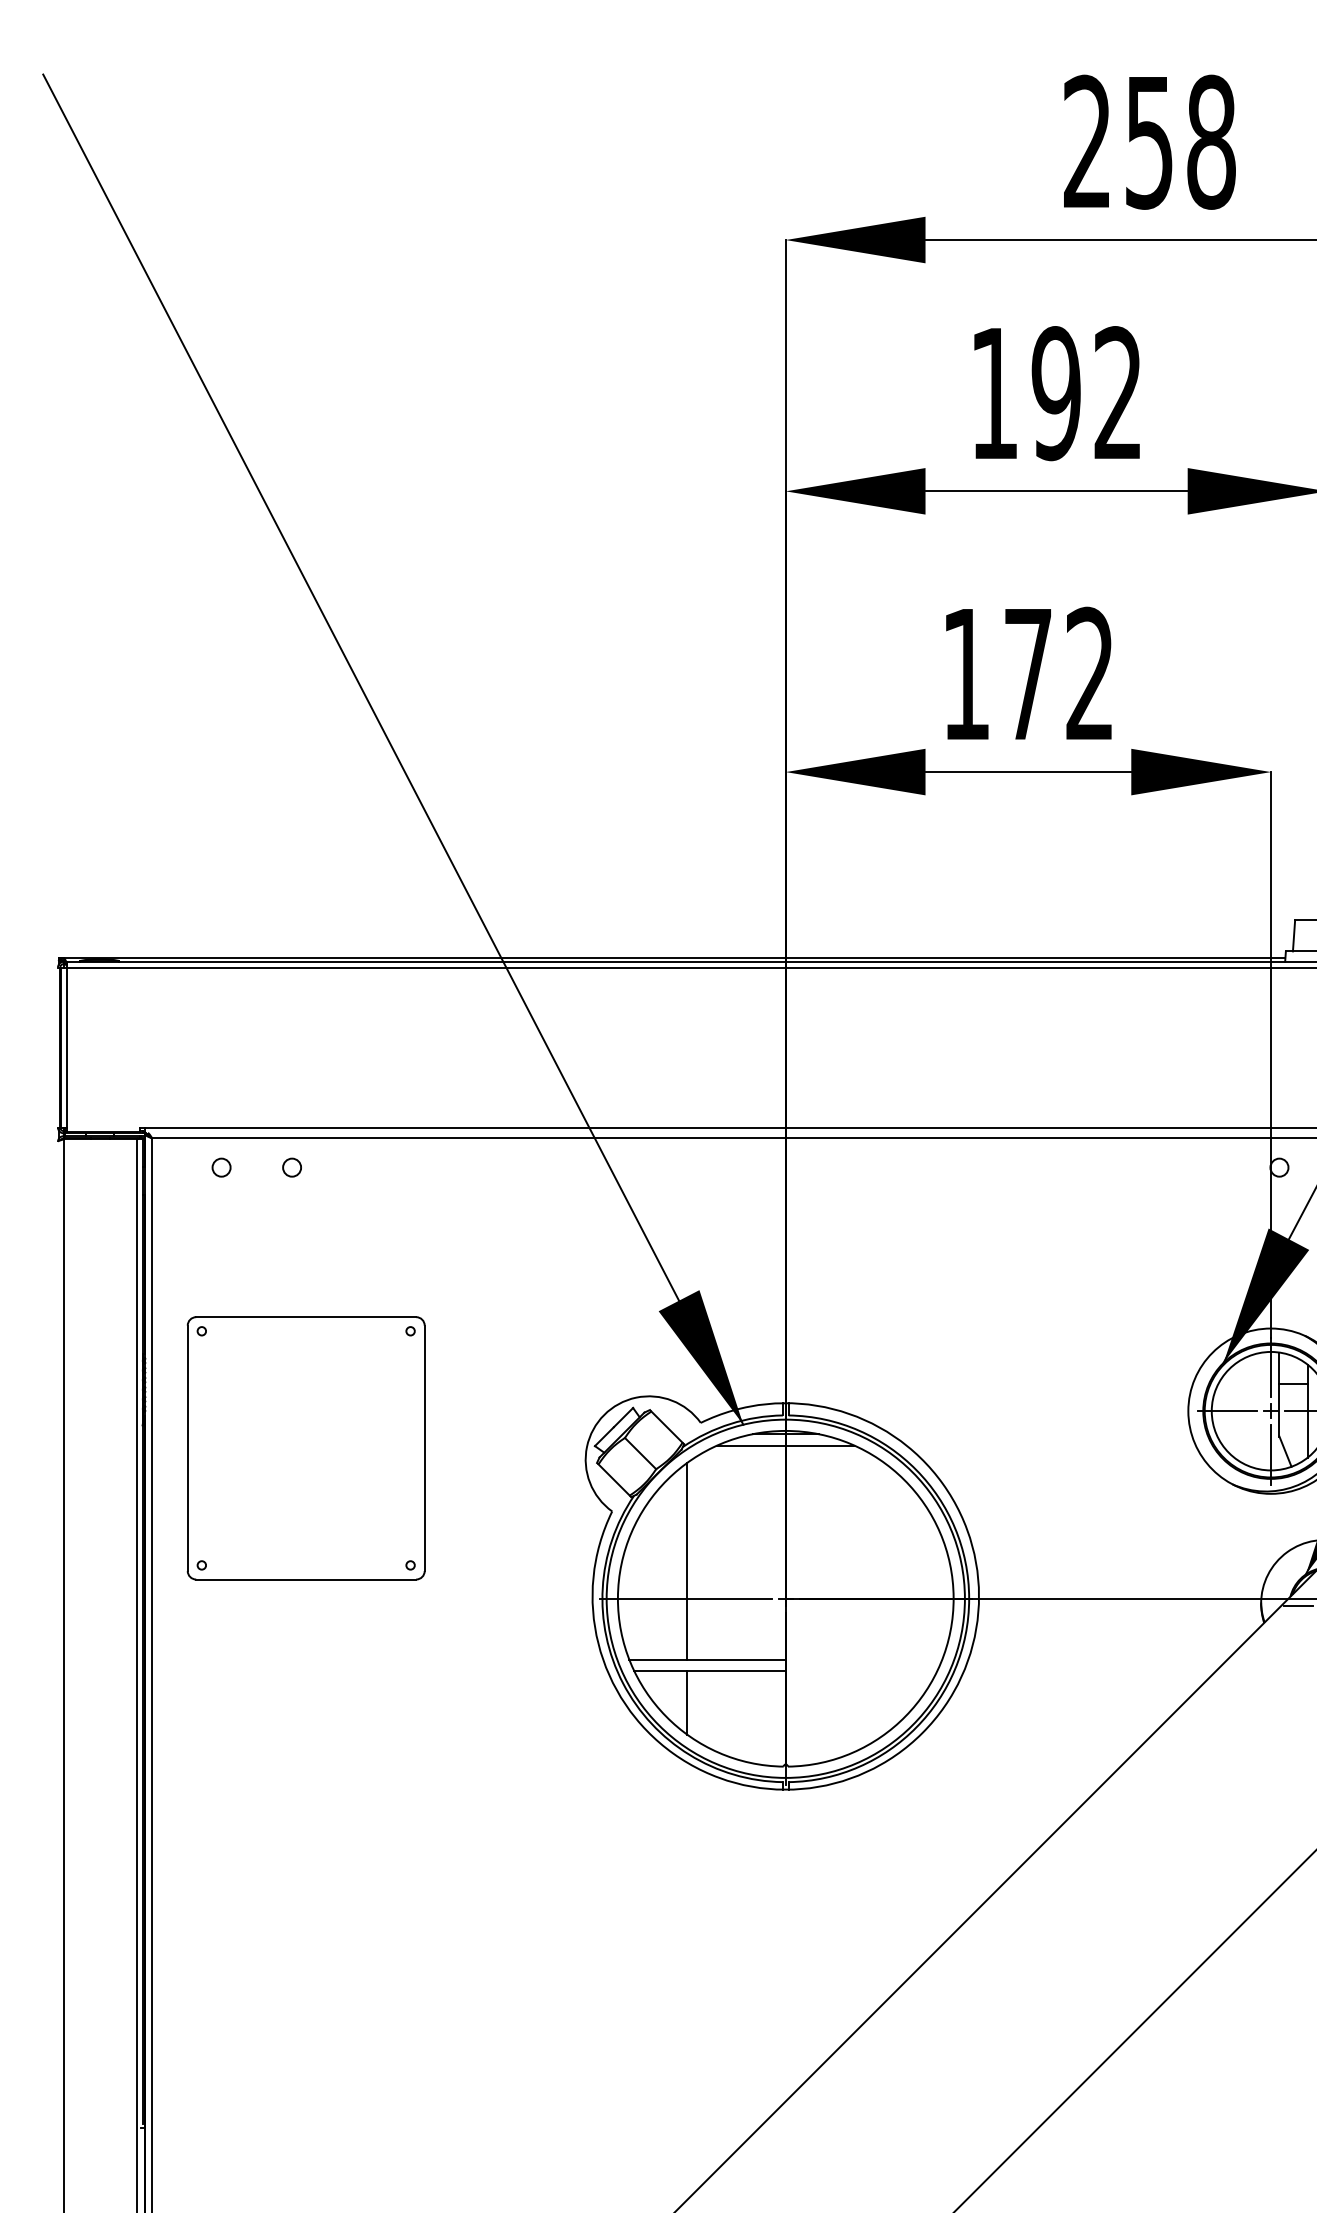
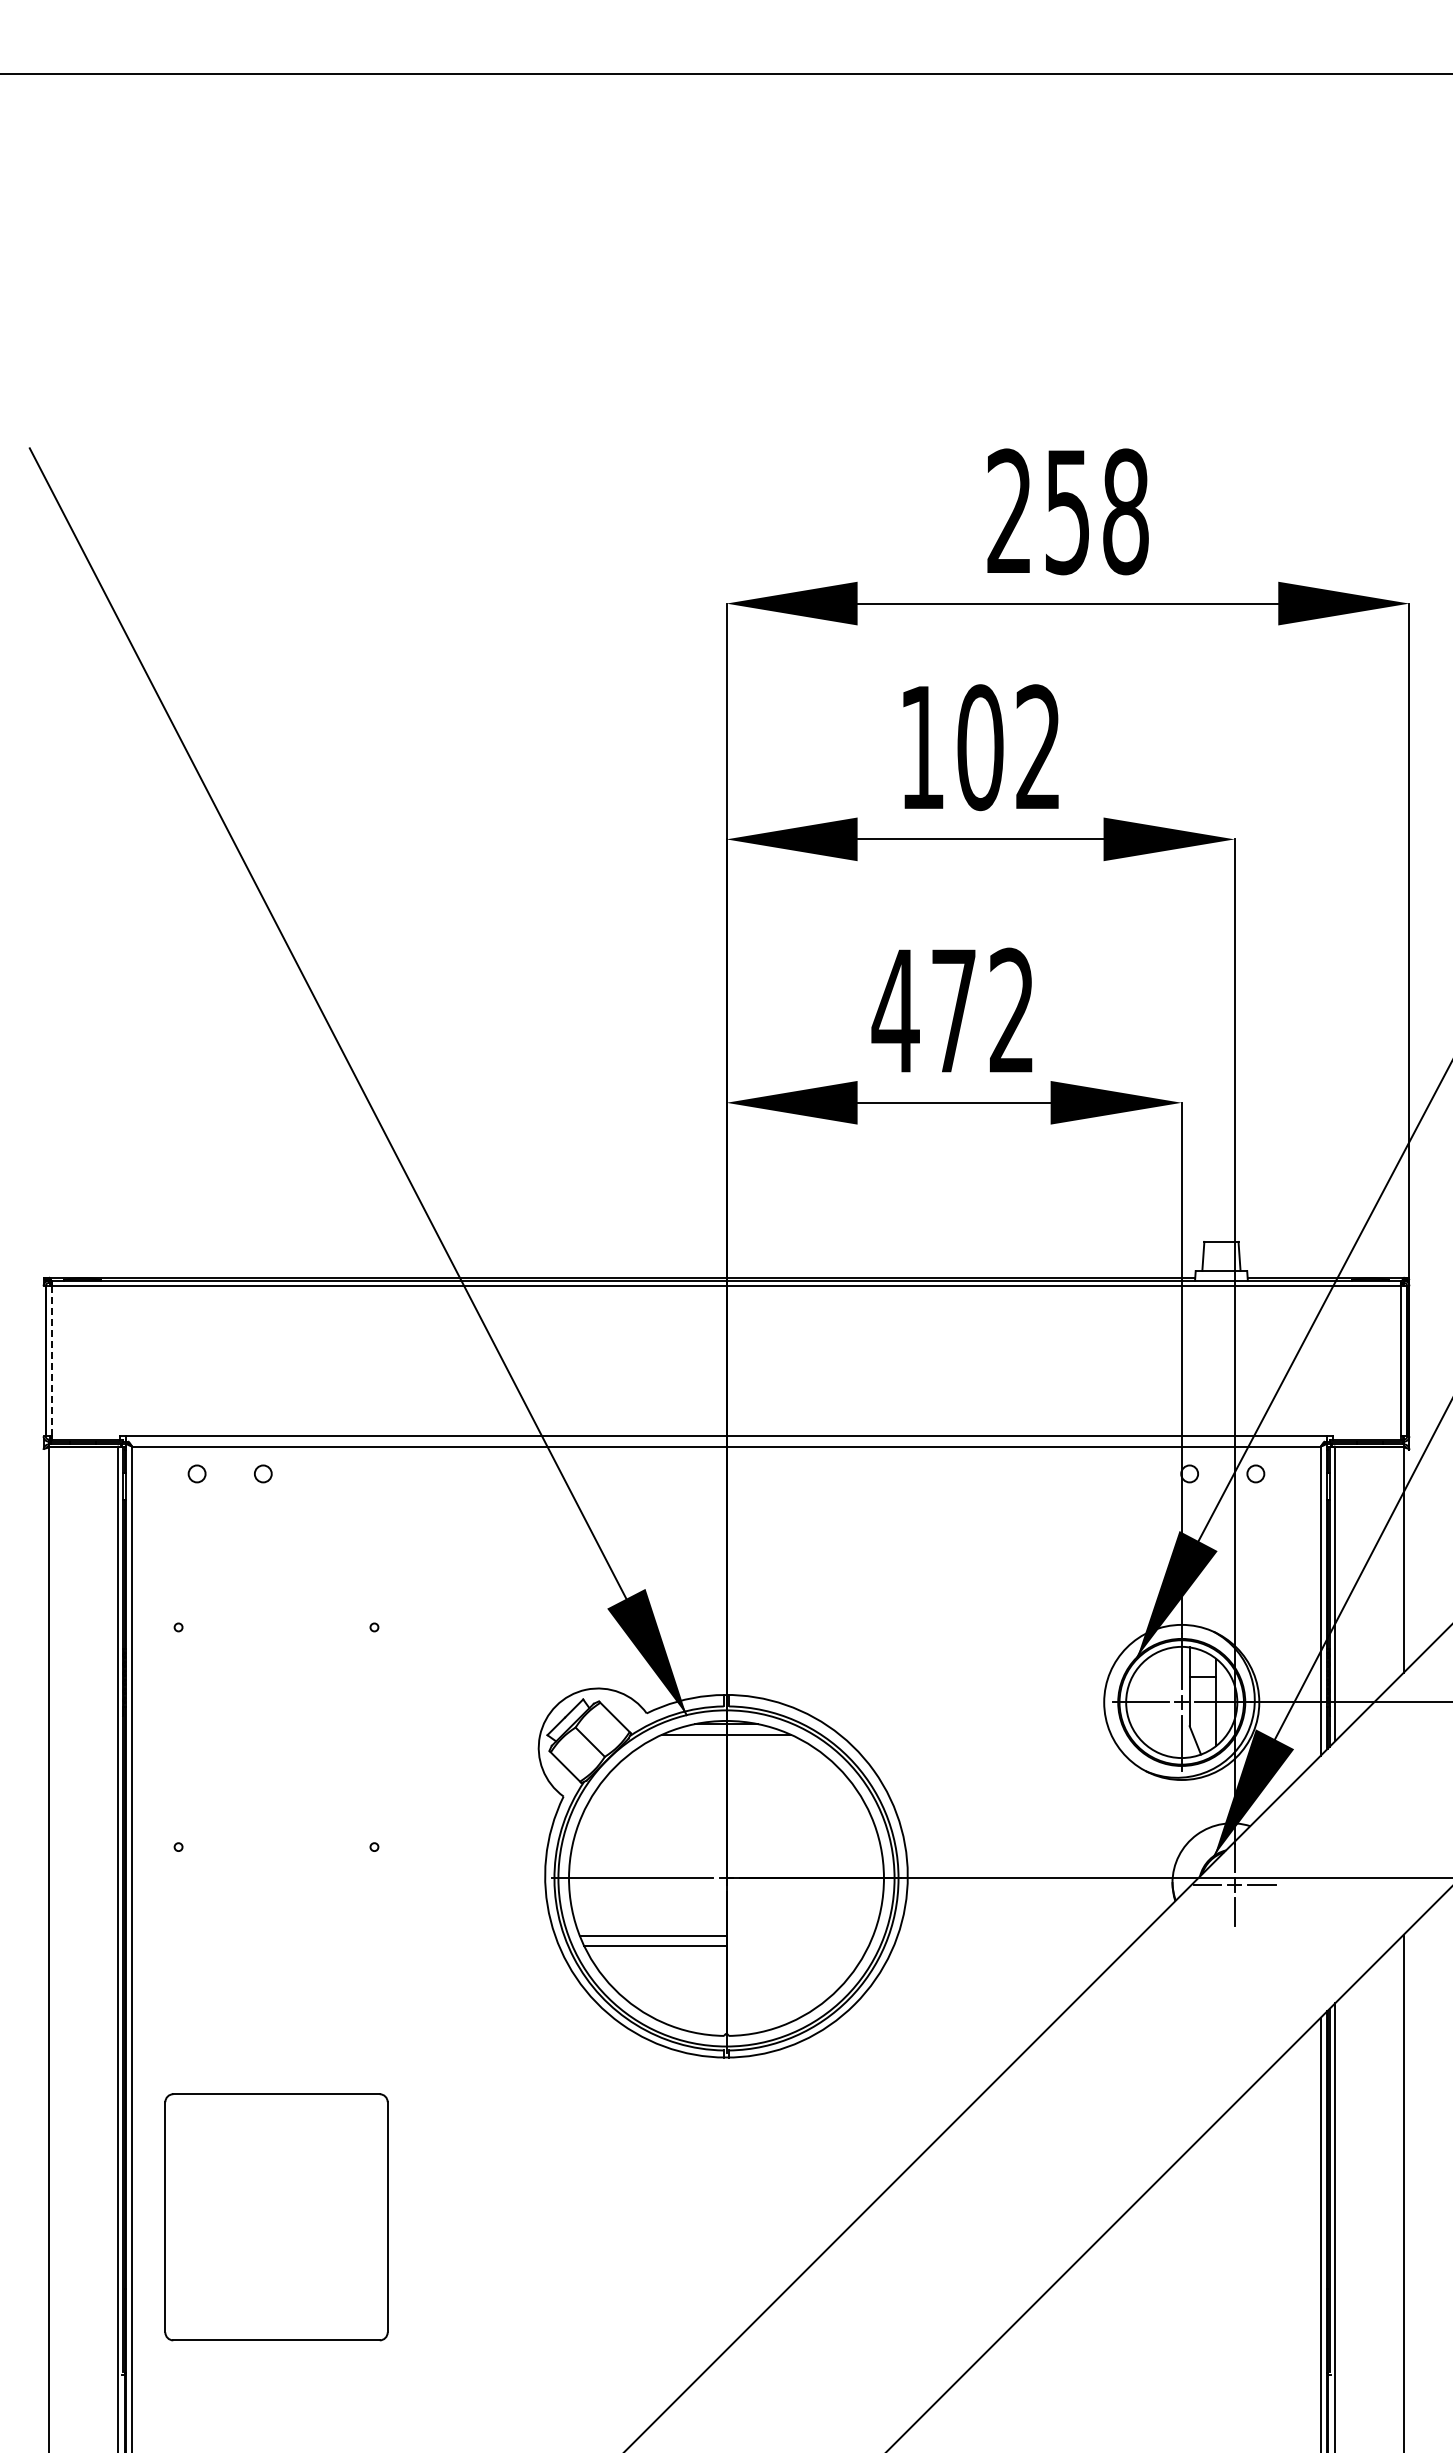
text: (1056, 393) -> (980, 747), 192 -> 102
text: (965, 673) -> (895, 1010), 172 -> 472
line: (66, 1046) -> (51, 1360), solid -> dashed
part: (306, 1448) -> (276, 2217), moved
line: (686, 1561) -> (633, 1843), removed
line: (686, 1702) -> (633, 1975), removed

